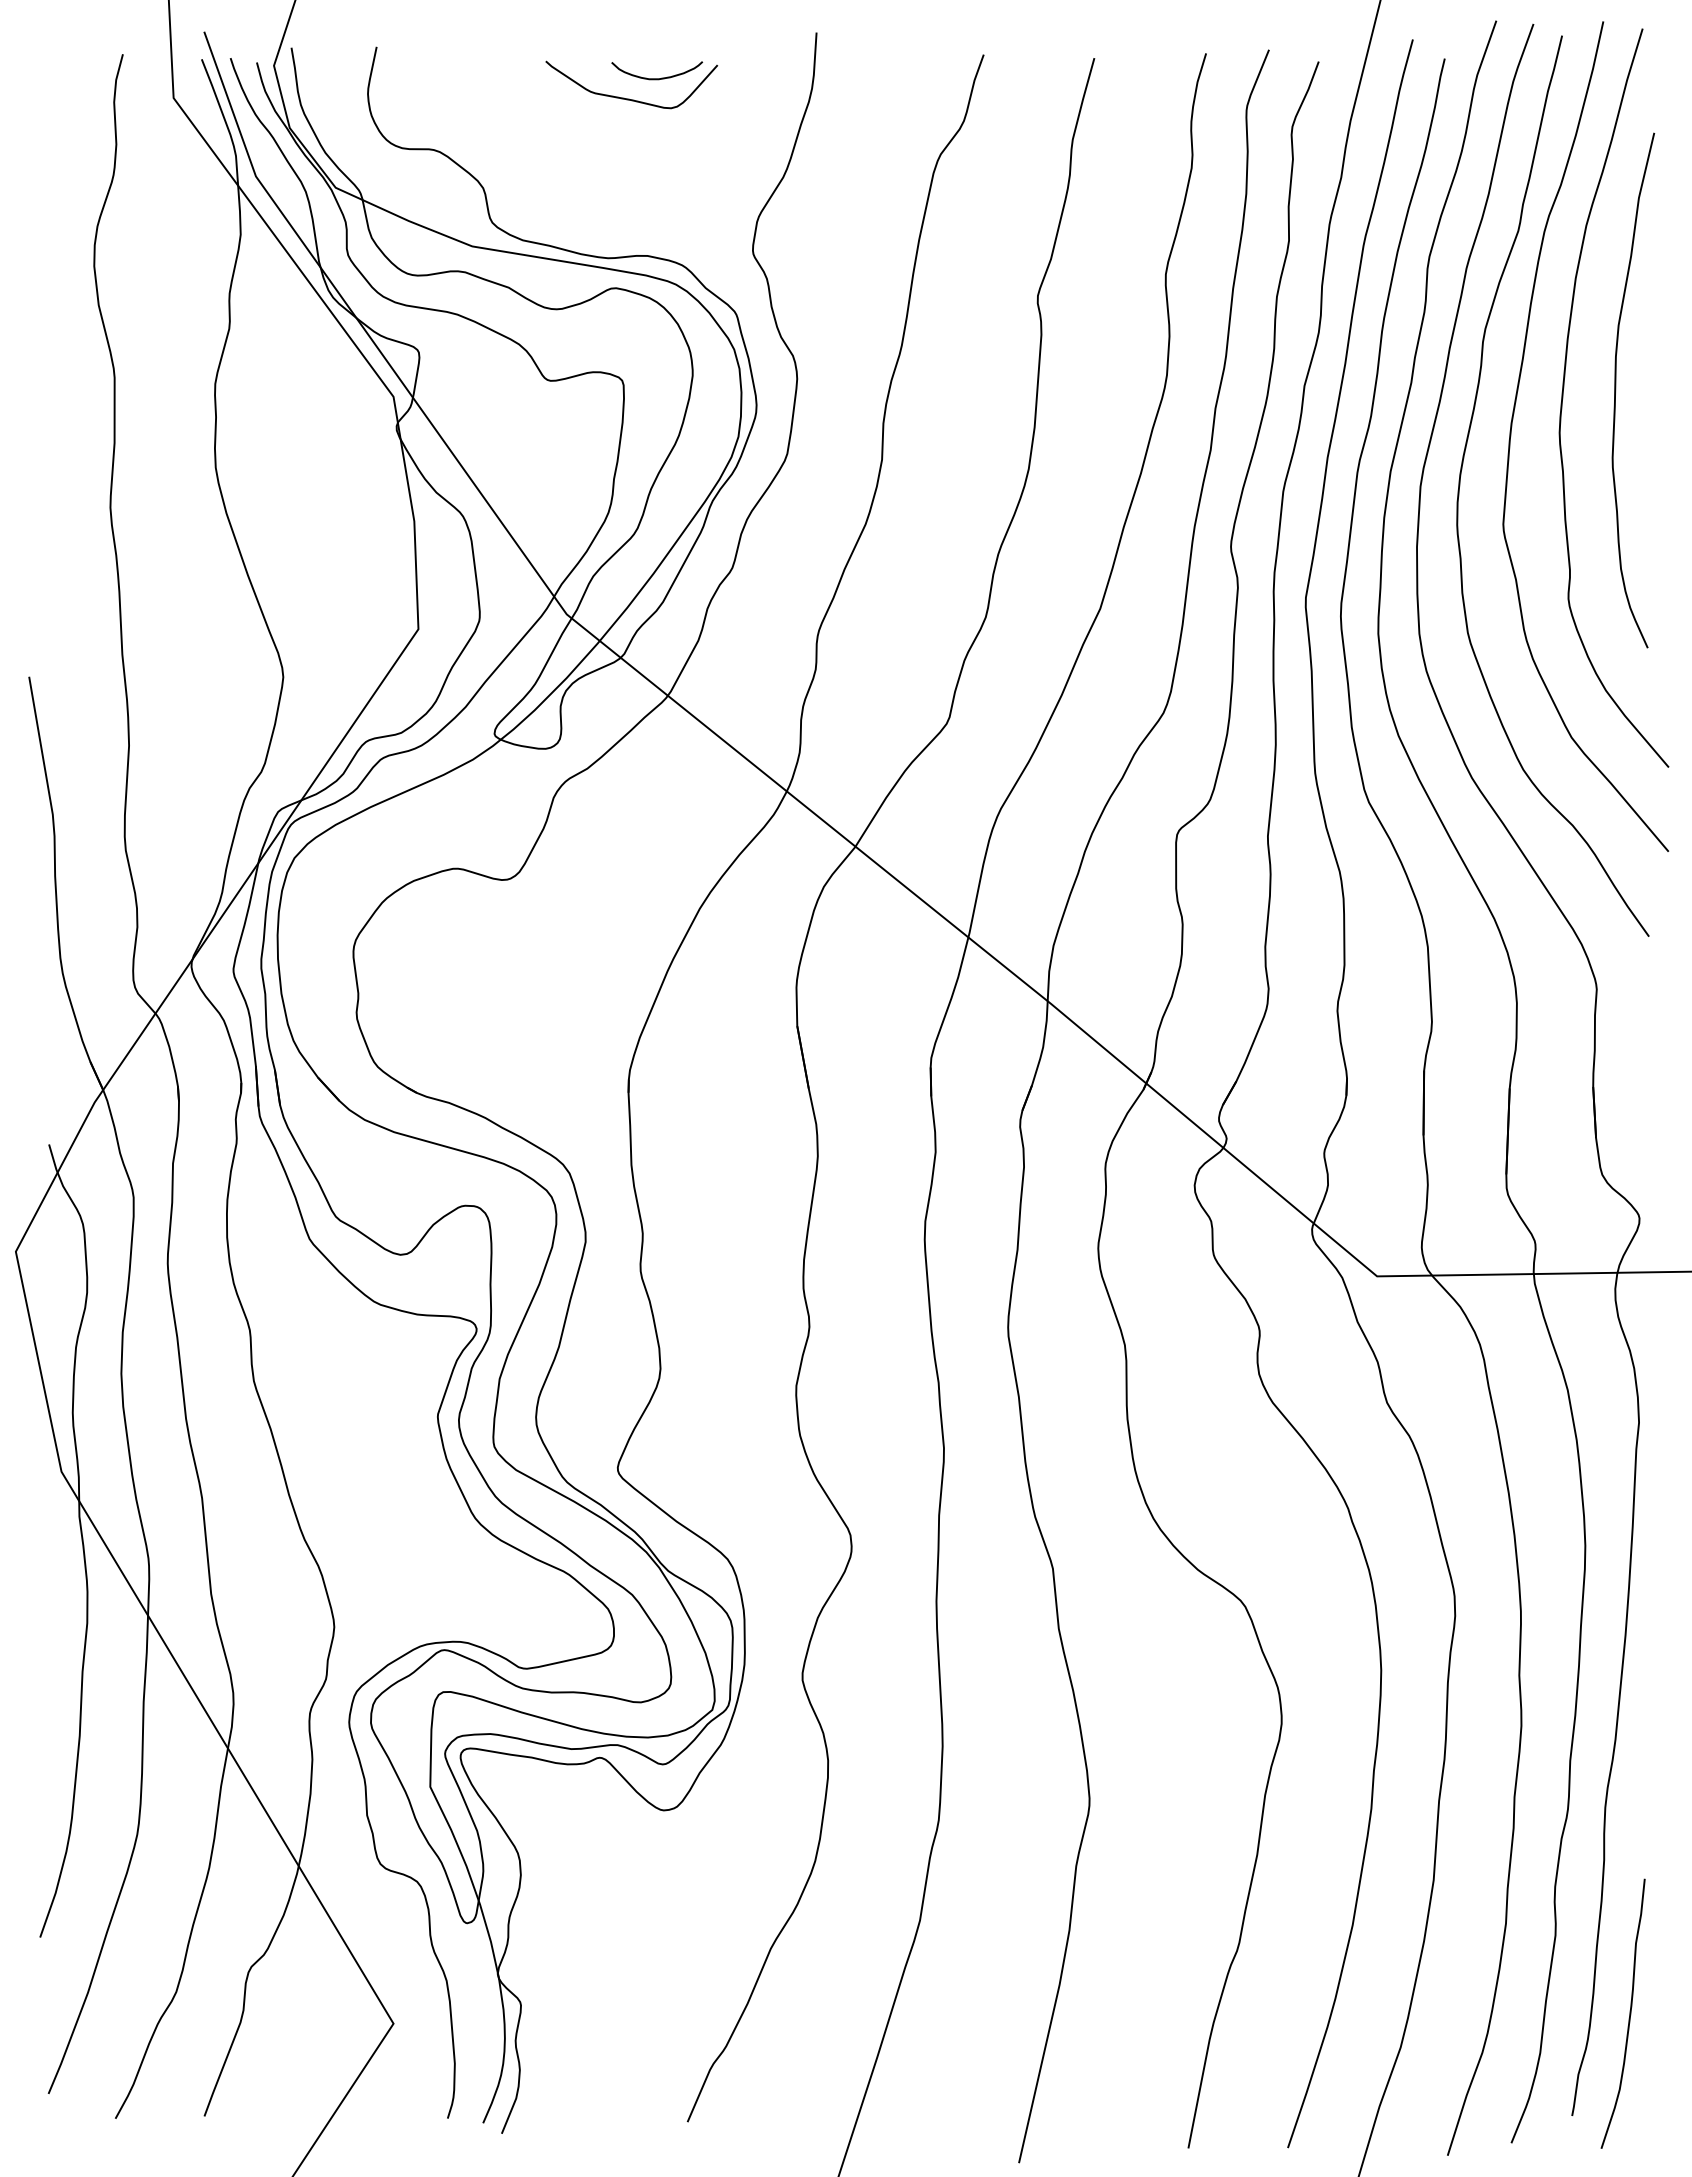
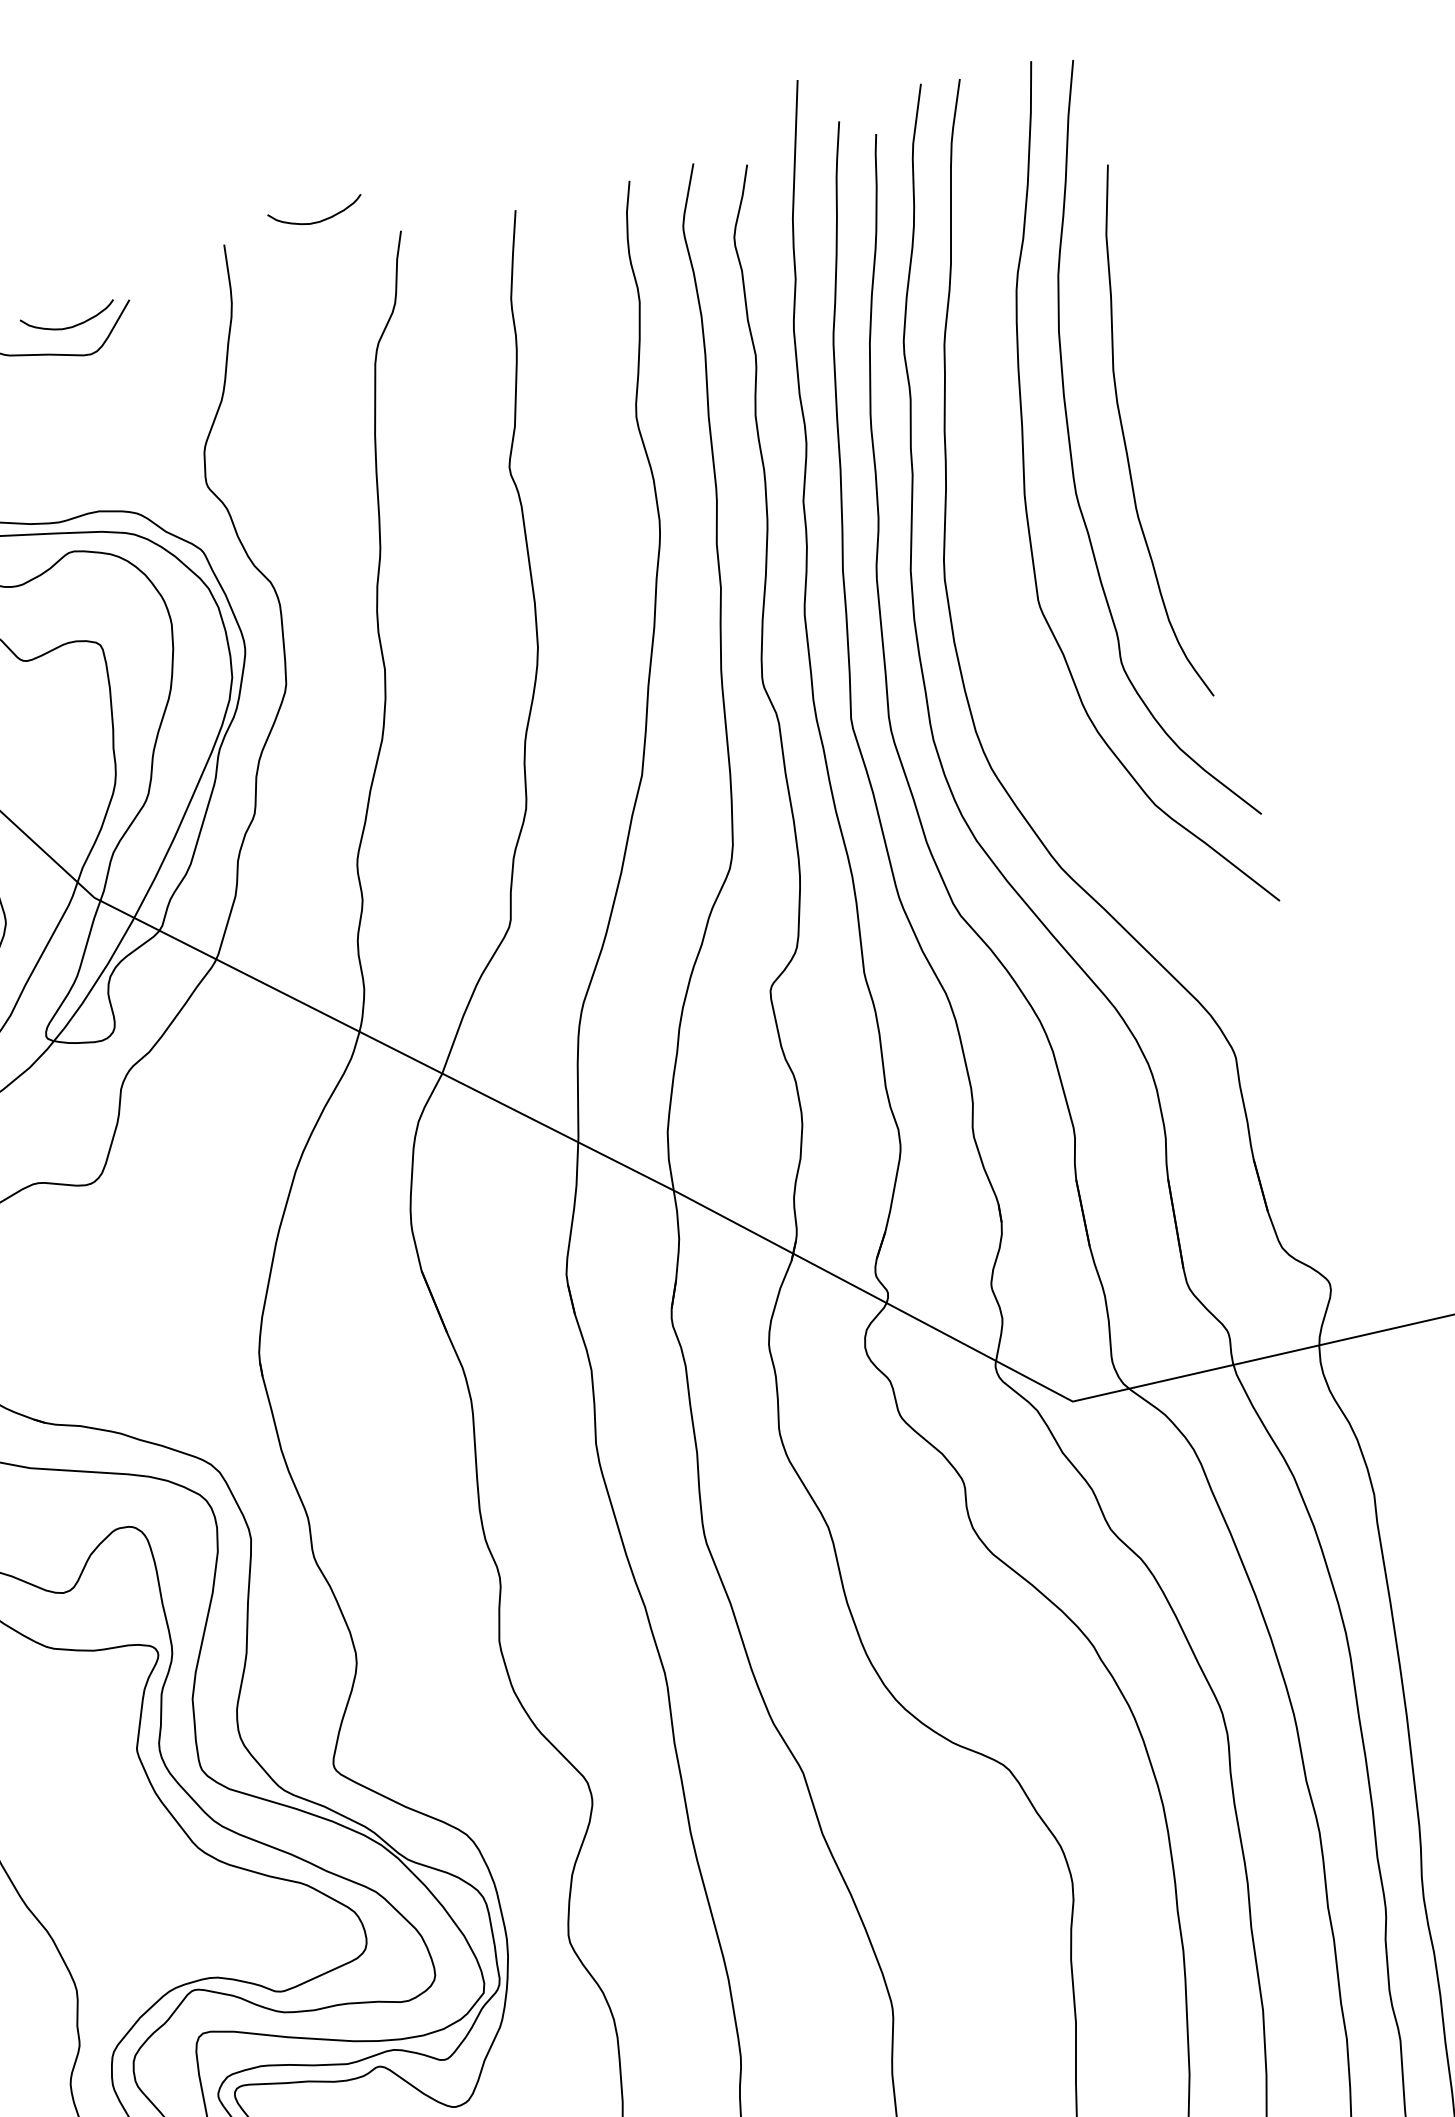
curve: (908, 29) -> (318, 221), added
curve: (1462, 469) -> (984, 552), removed

